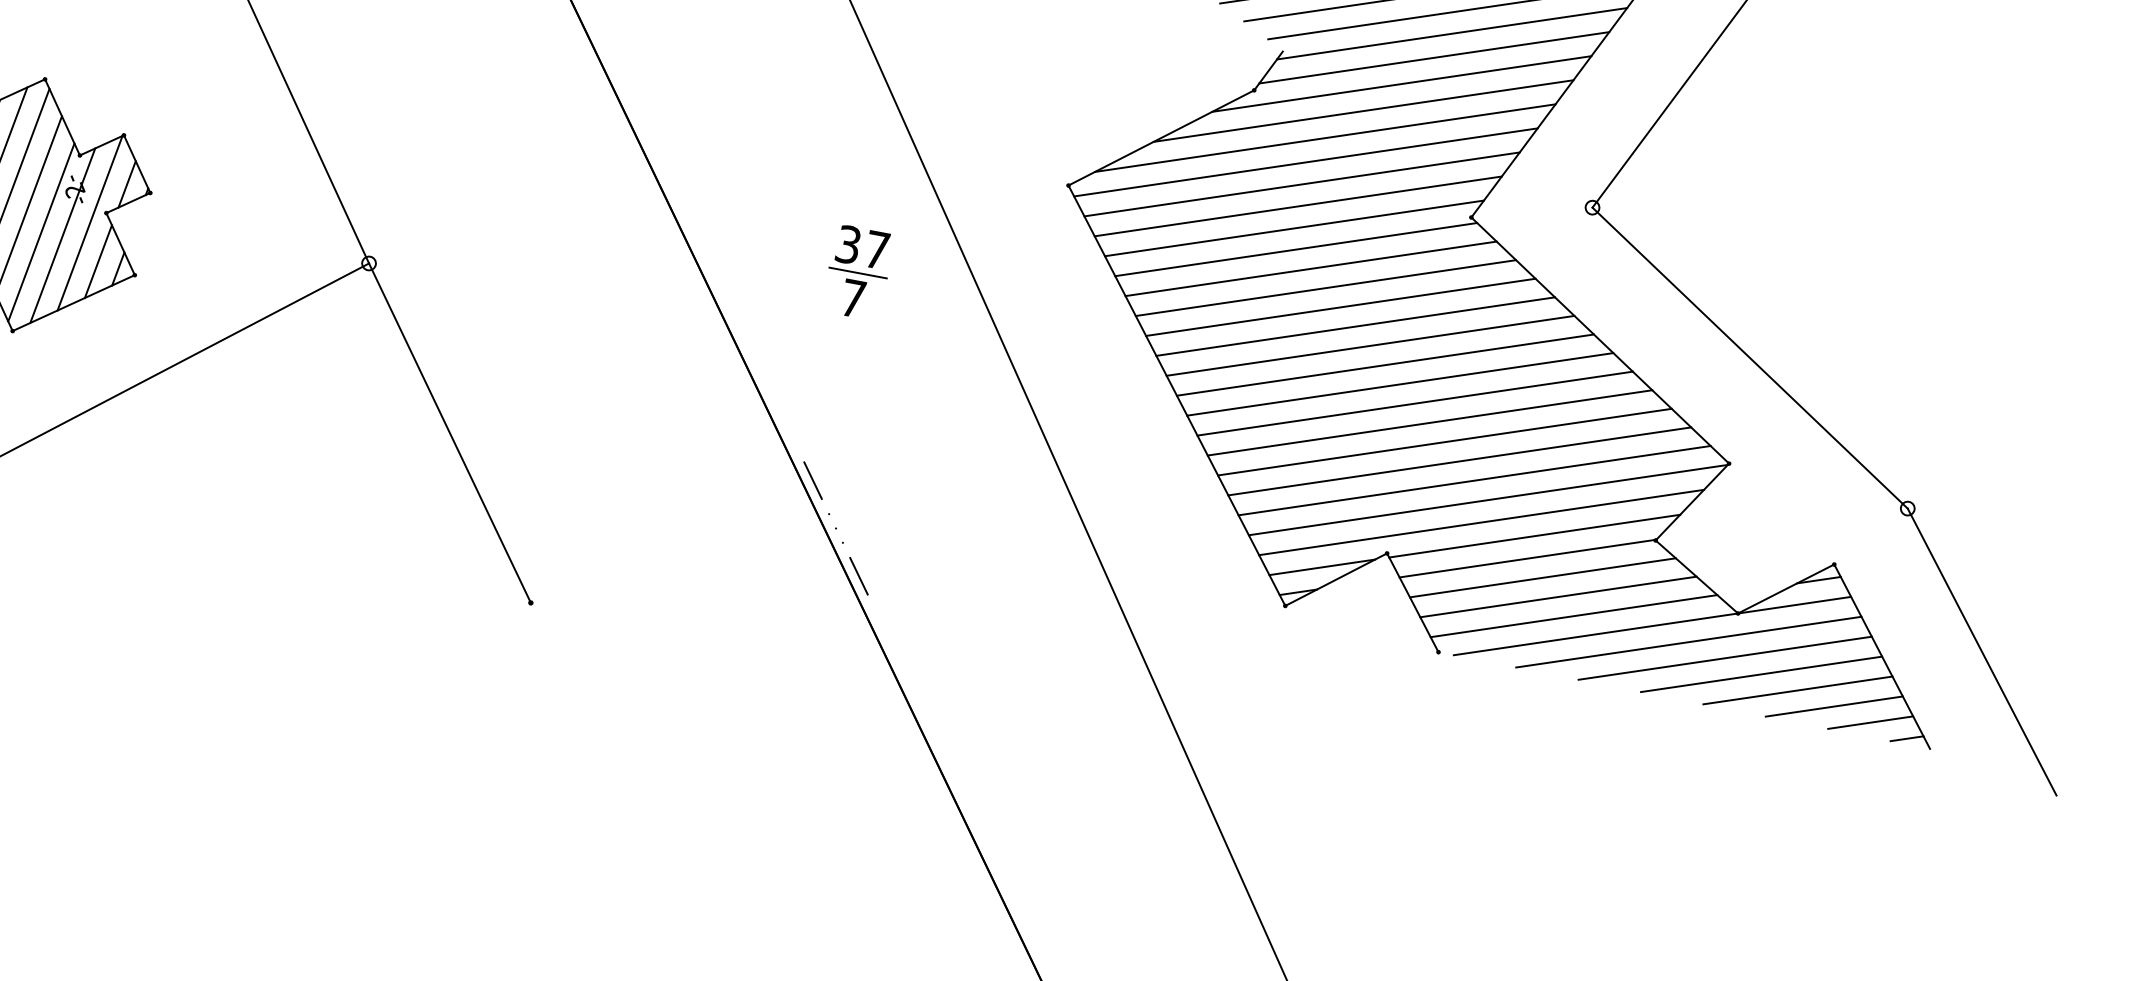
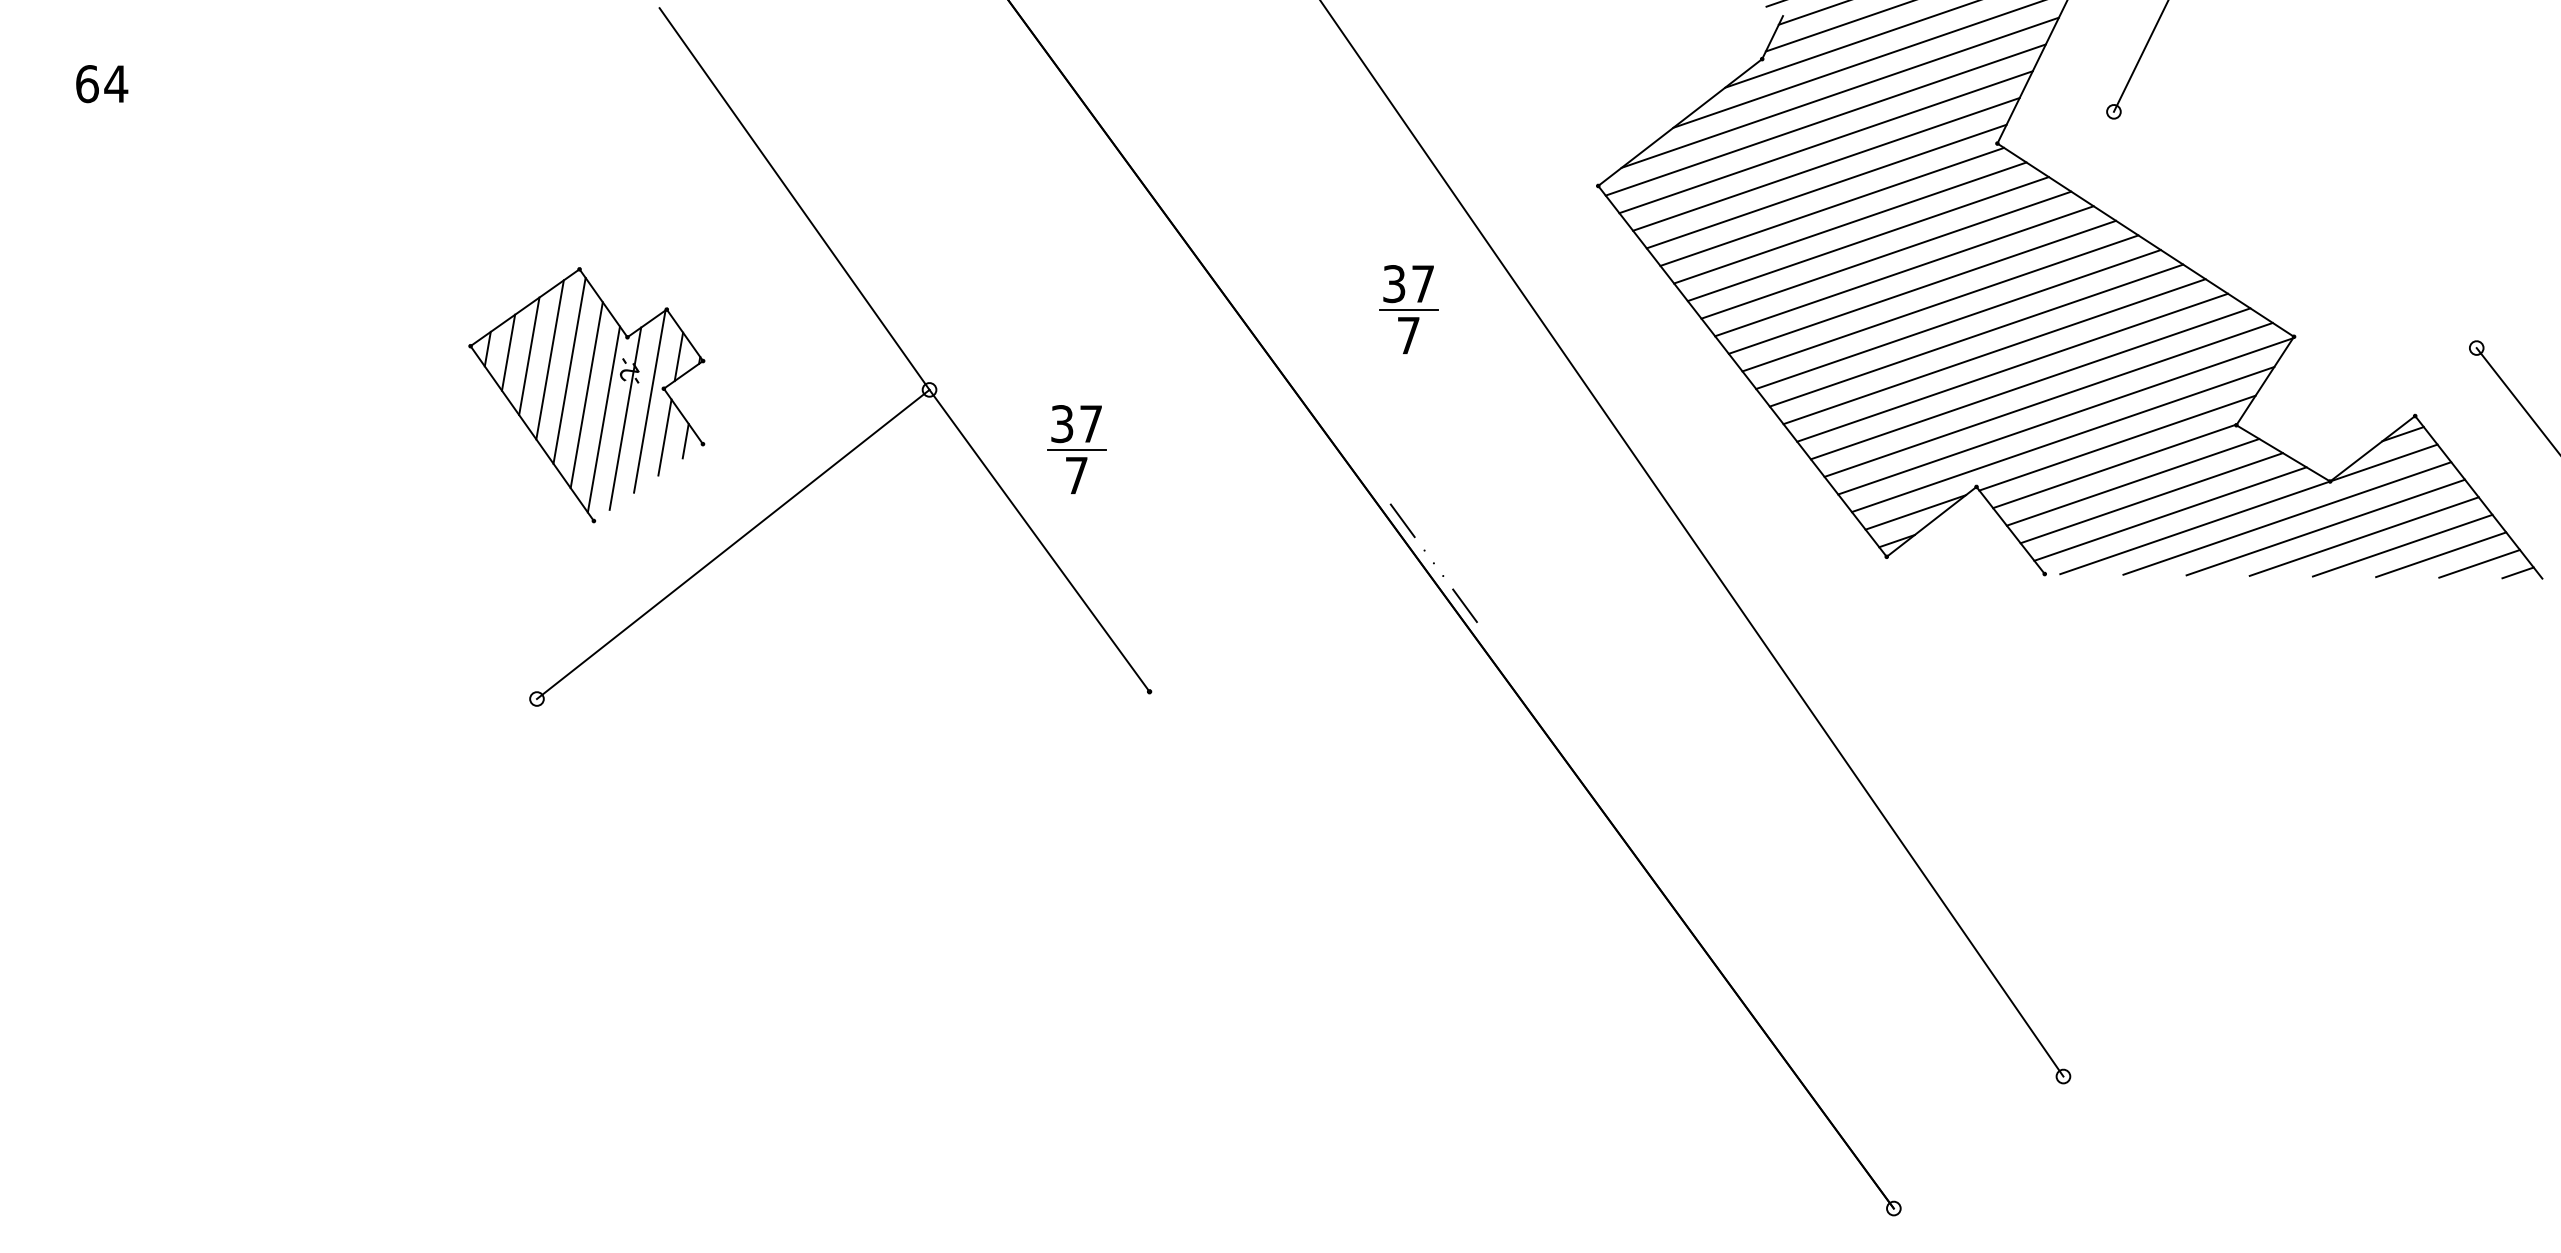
line: (72, 302) -> (647, 482), removed
part: (503, 349) -> (1076, 449), added
line: (1749, 357) -> (2294, 229), removed

